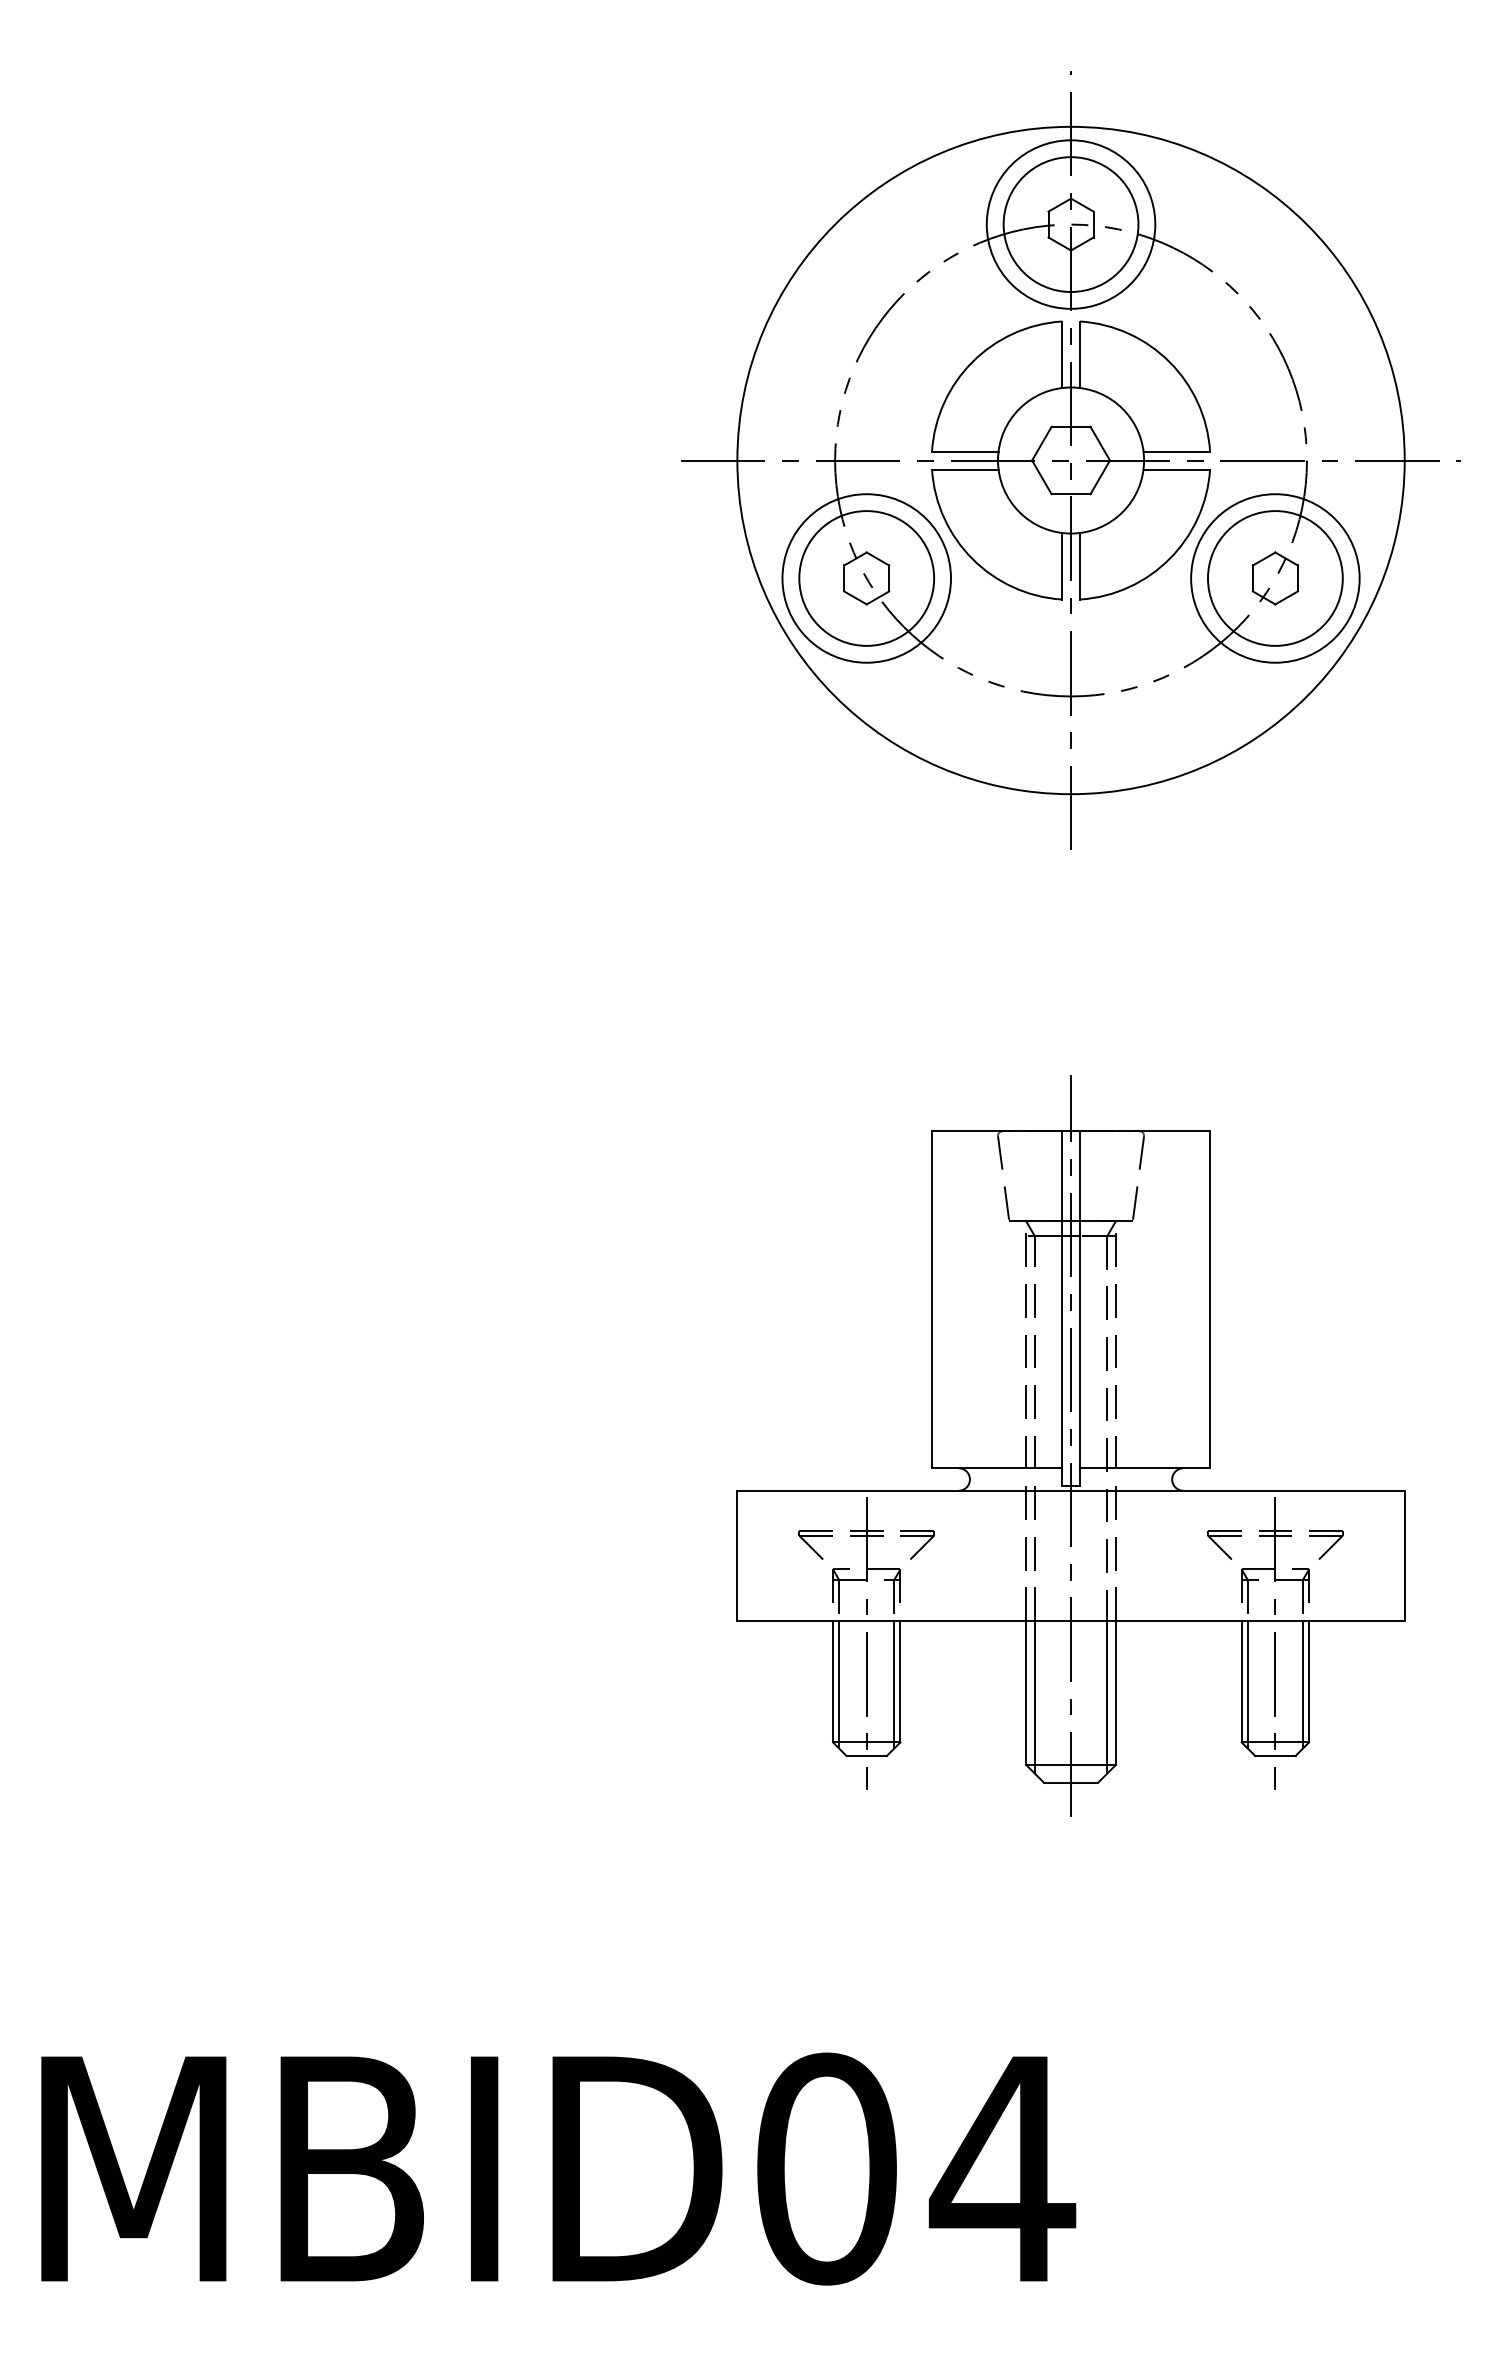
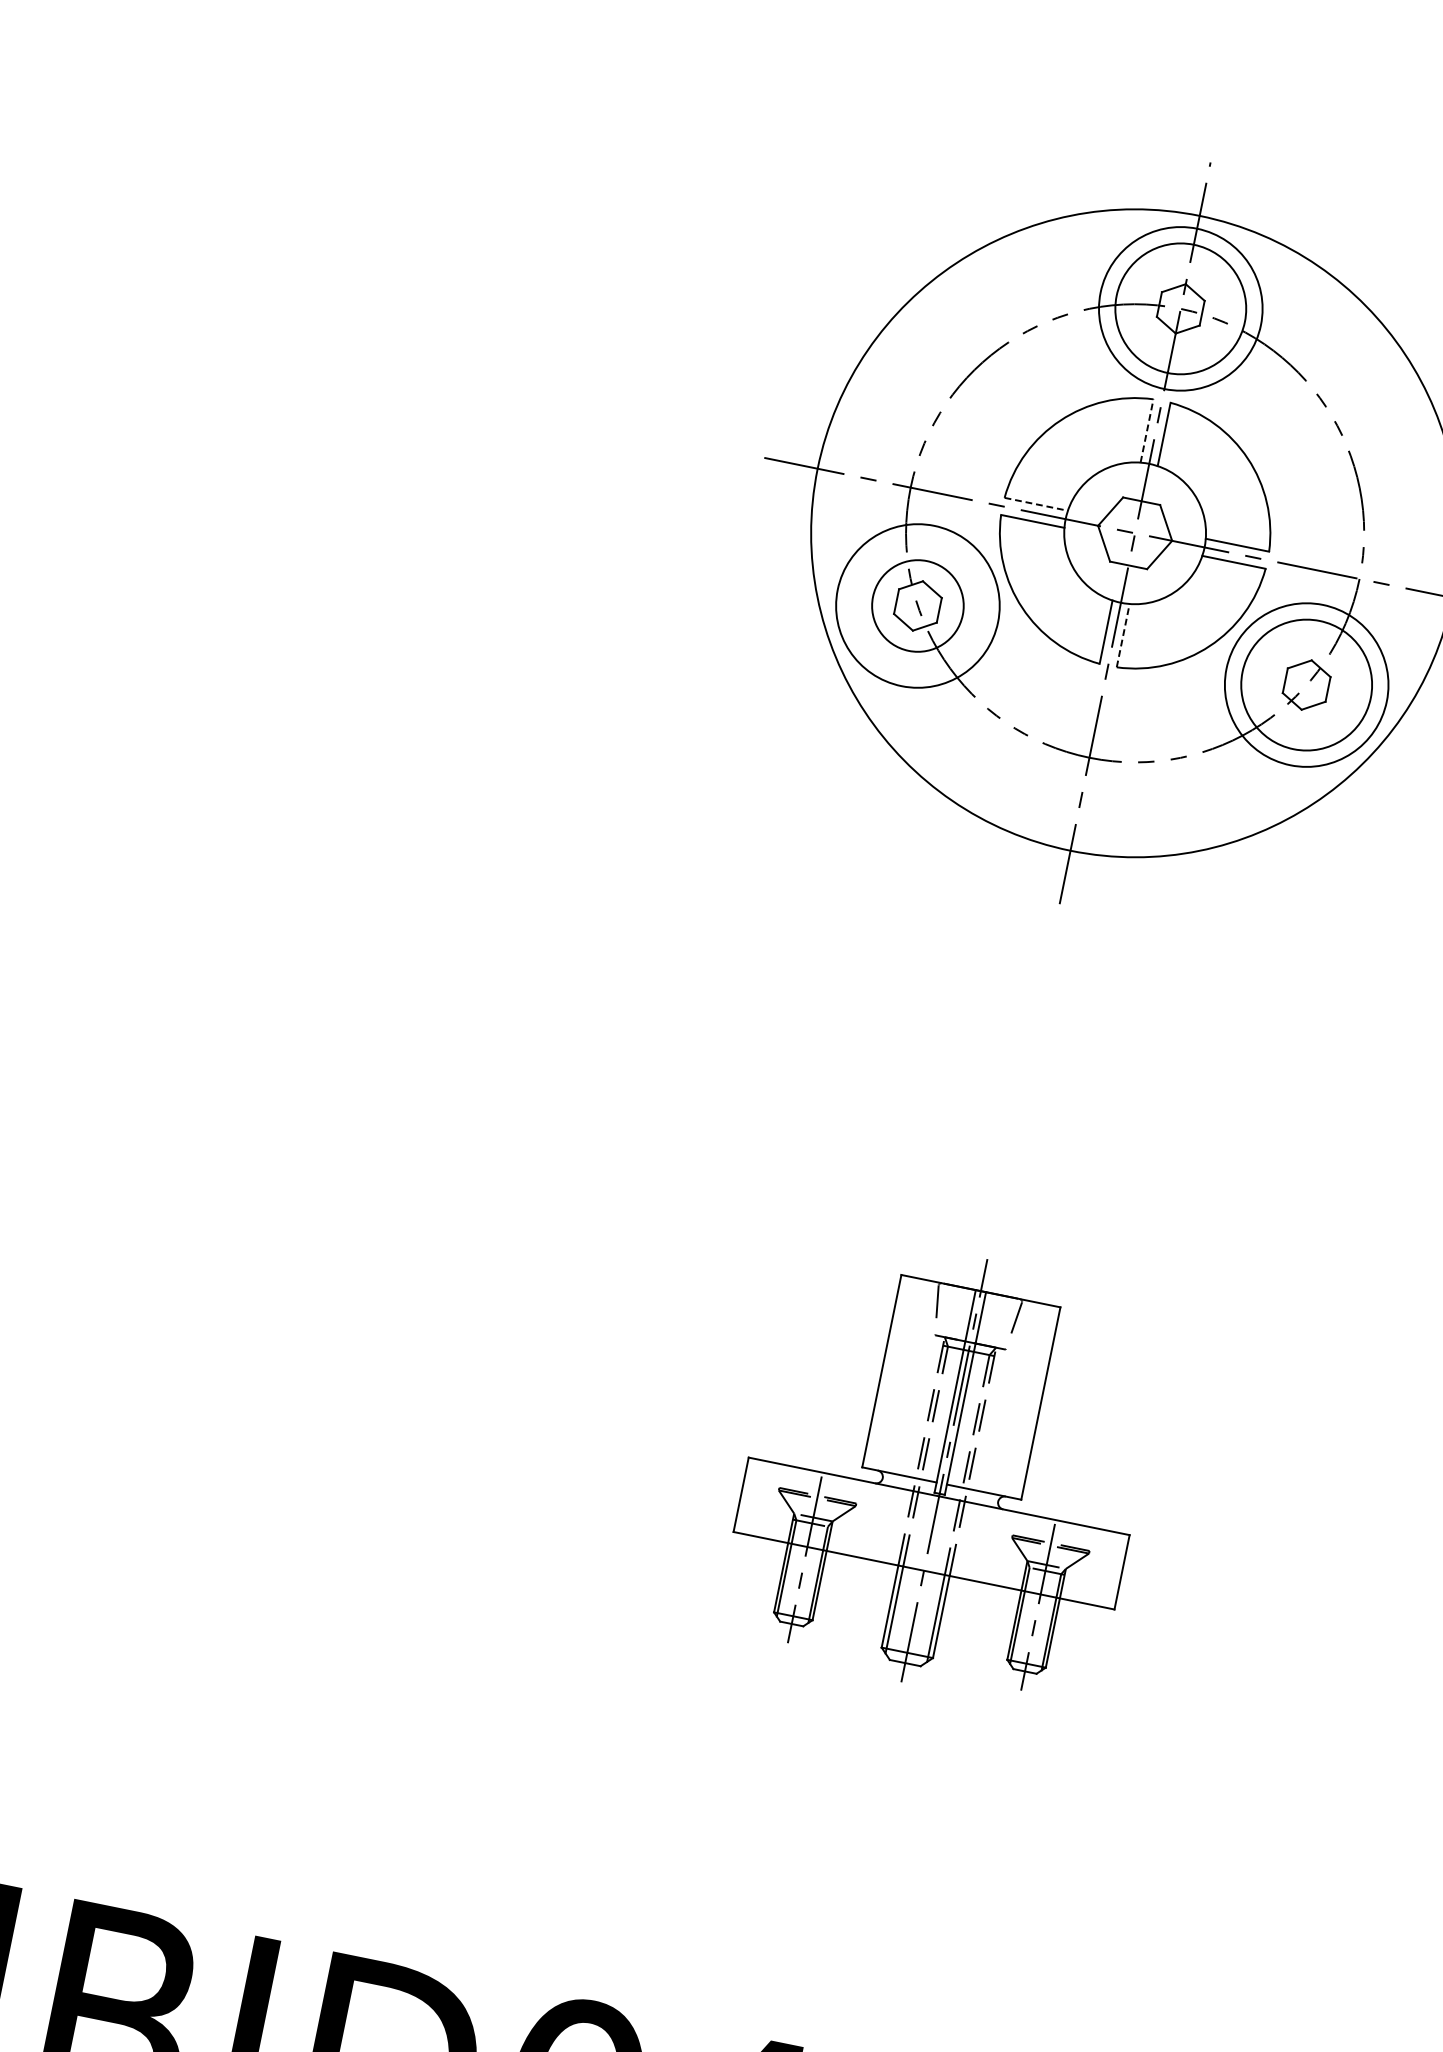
line: (1062, 354) -> (1147, 430), solid -> dashed
line: (965, 451) -> (1036, 504), solid -> dashed
line: (1080, 565) -> (1123, 635), solid -> dashed
circle: (866, 578) -> (917, 605), size x0.7
part: (1070, 1445) -> (943, 1470), size x0.6

